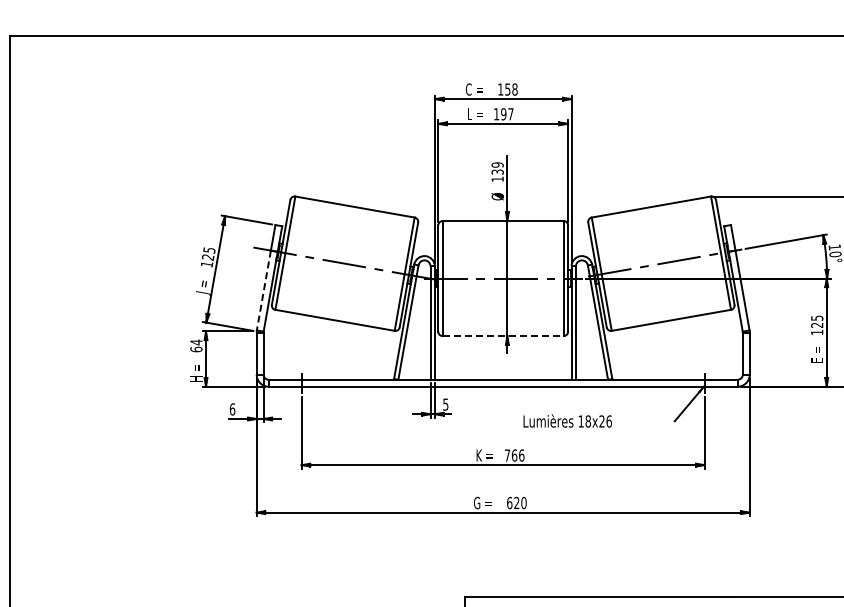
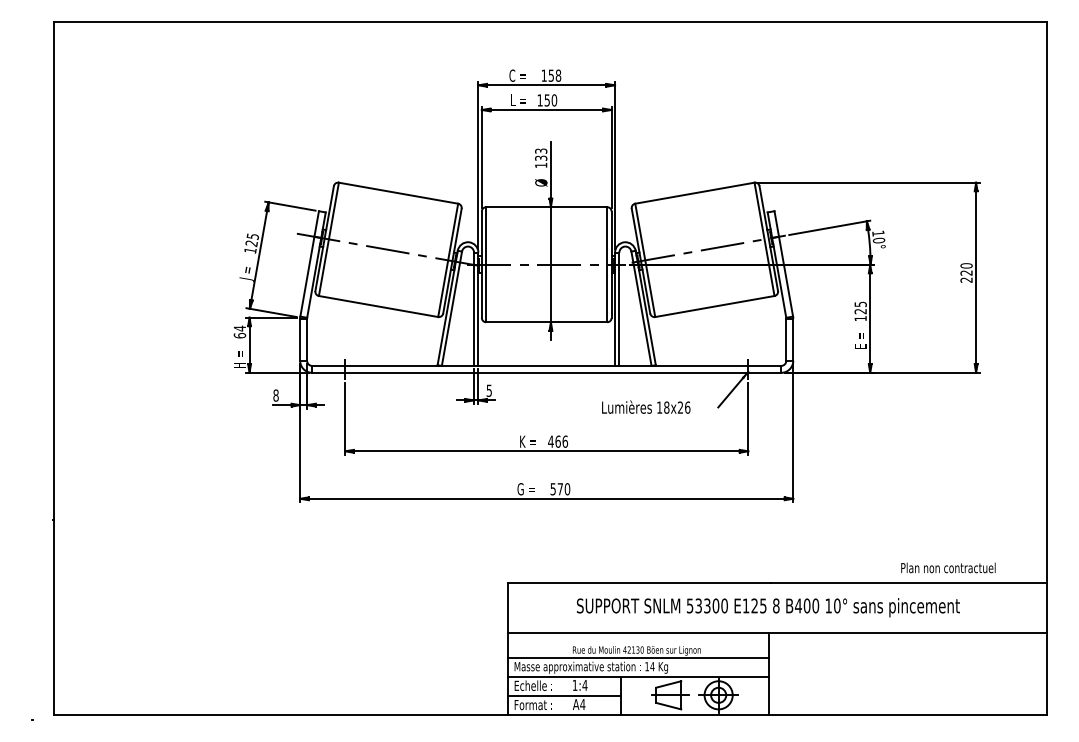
text: (506, 114) -> (550, 100), 197 -> 150
text: (497, 164) -> (541, 150), 139 -> 133
line: (263, 290) -> (307, 276), dashed -> solid
line: (502, 336) -> (546, 322), dashed -> solid
text: (231, 409) -> (275, 395), 6 -> 8
text: (567, 420) -> (646, 406), moved
text: (506, 455) -> (550, 441), 766 -> 466
text: (512, 503) -> (556, 489), 620 -> 570

